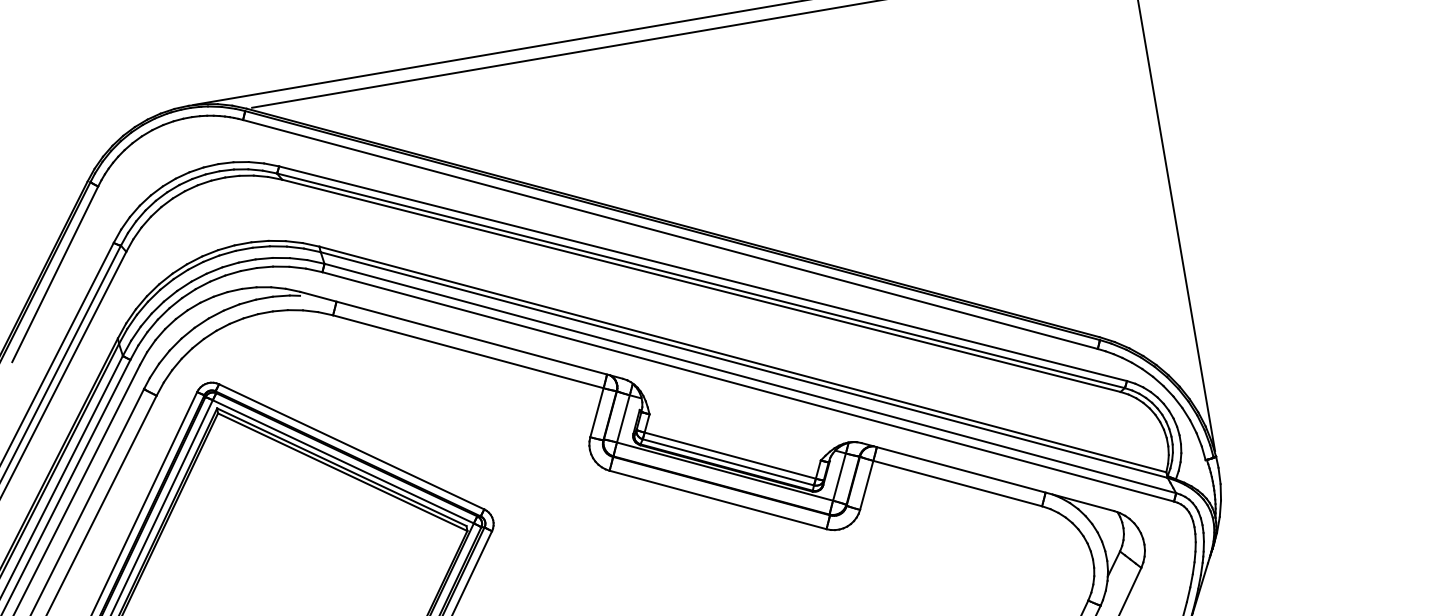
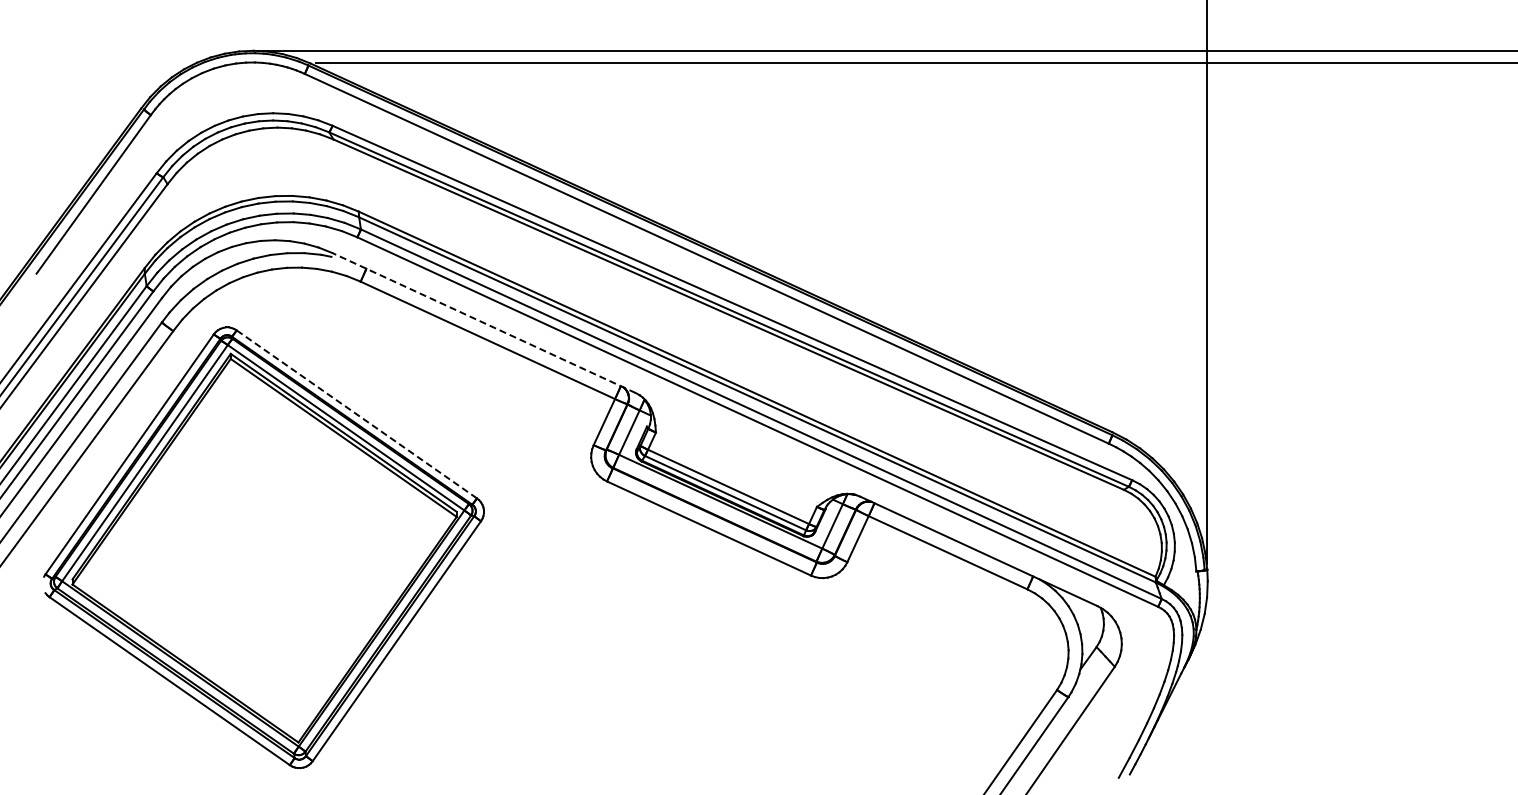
line: (461, 334) -> (483, 322), solid -> dashed
line: (351, 446) -> (356, 414), solid -> dashed

